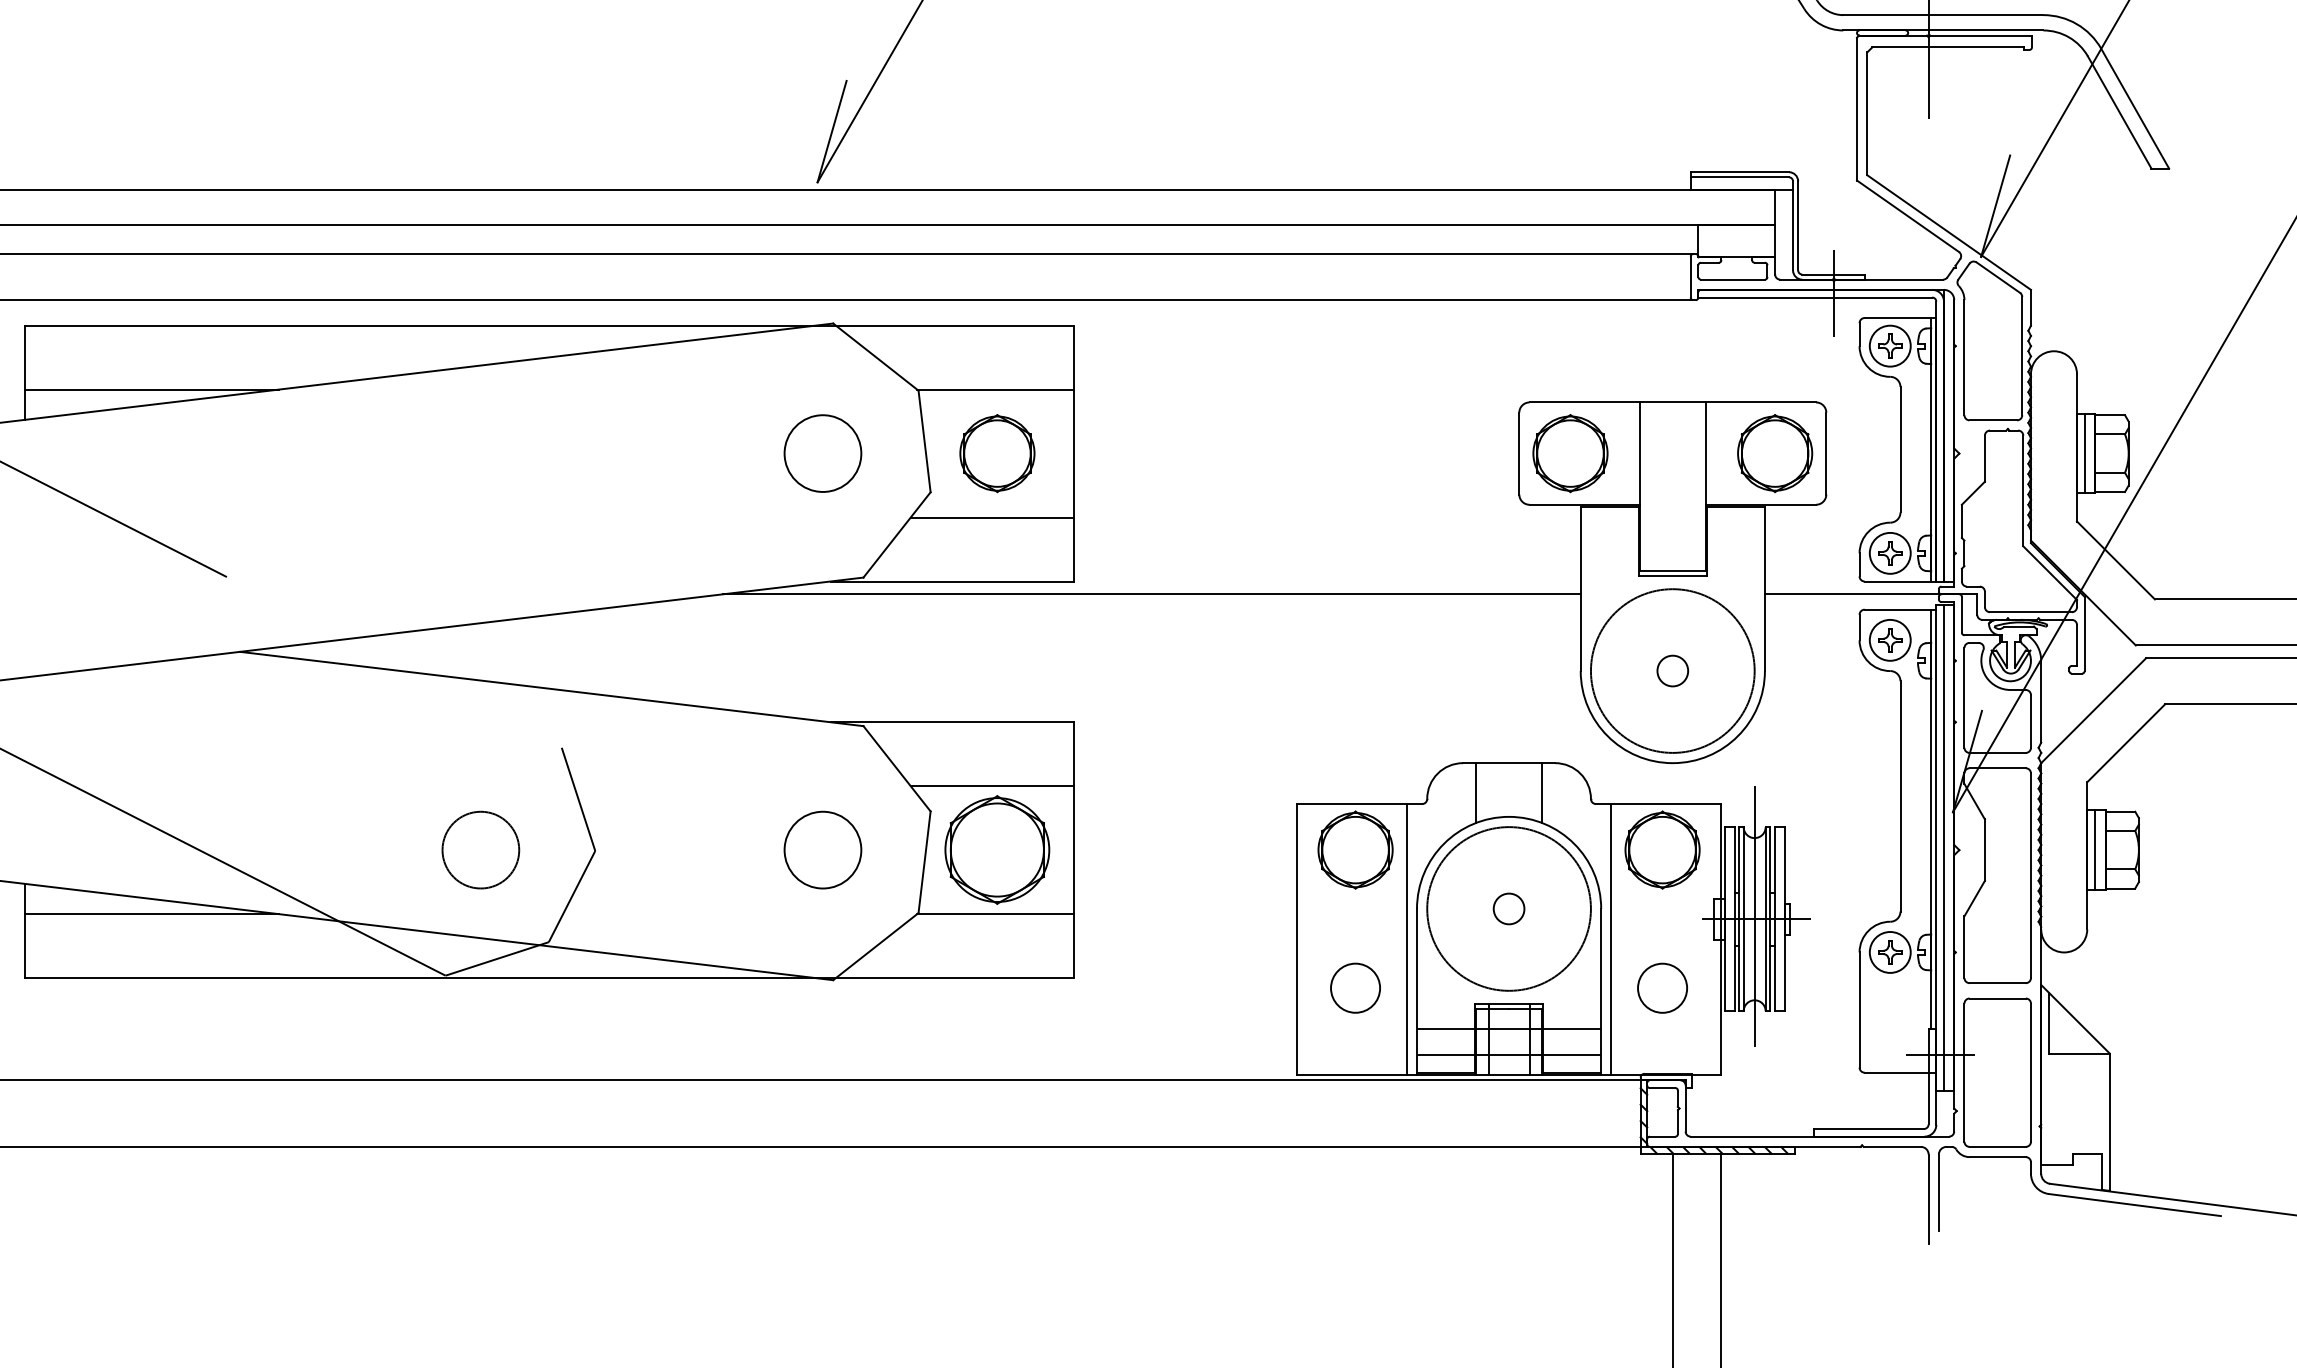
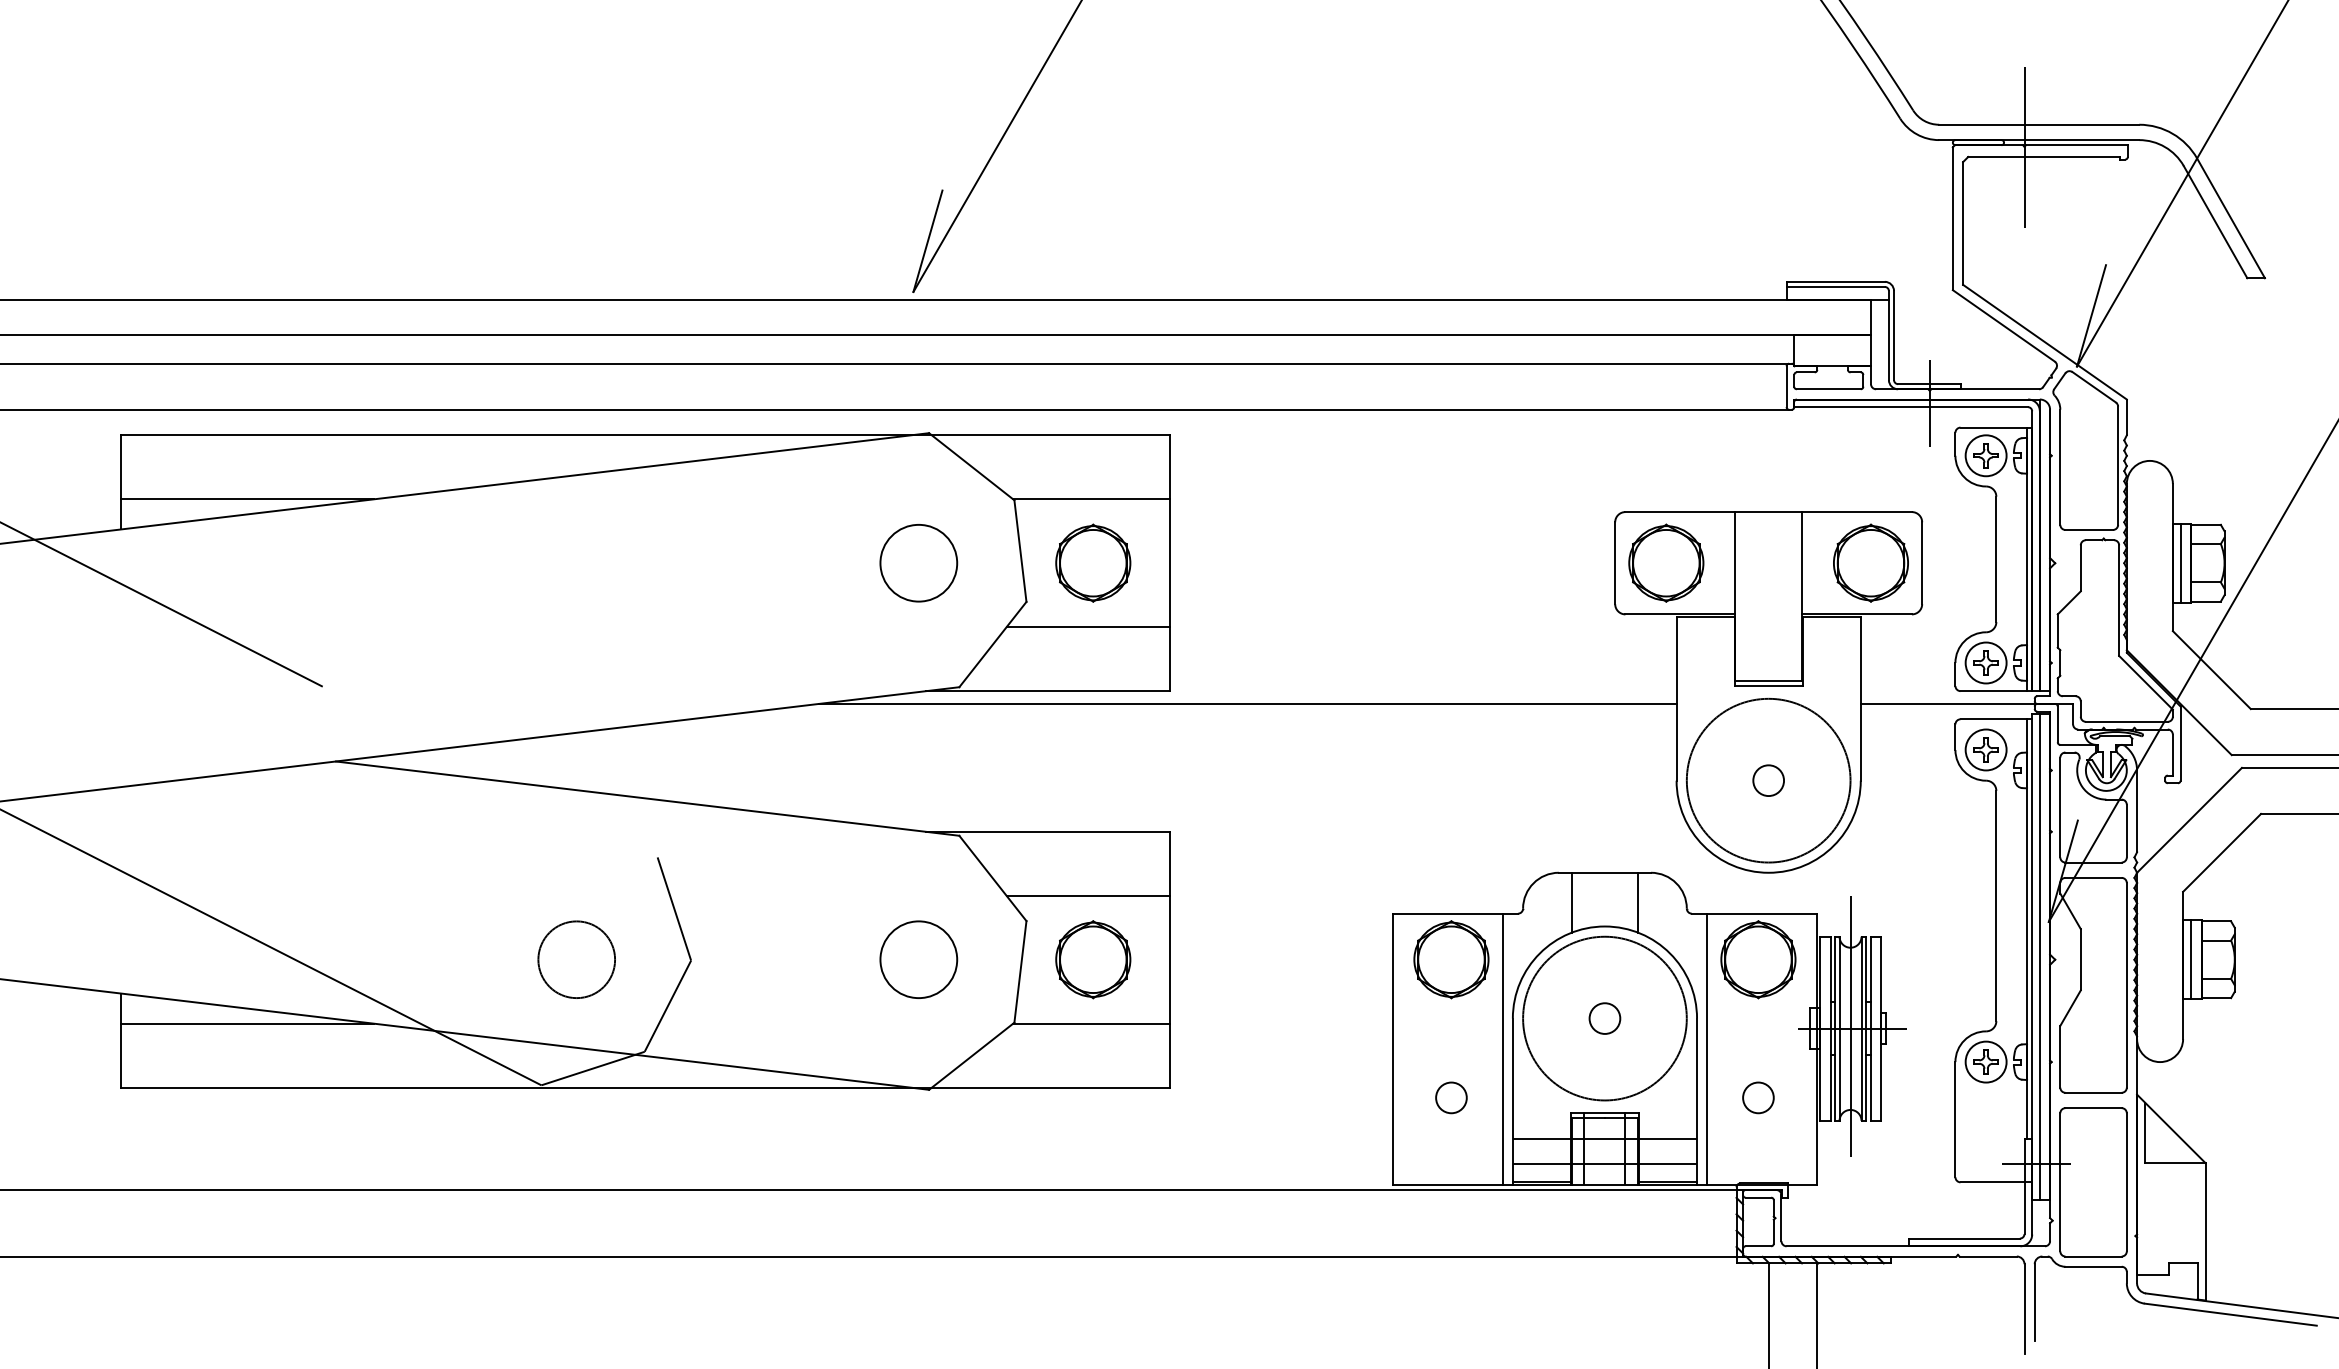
part: (997, 849) -> (1093, 959), size x0.71
circle: (1355, 987) -> (1451, 1097), size x0.62
circle: (1662, 987) -> (1758, 1097), size x0.62

